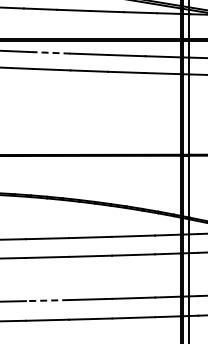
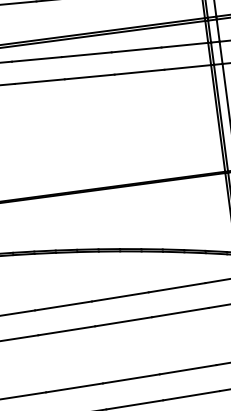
line: (51, 52) -> (36, 58), dashed -> solid
line: (47, 300) -> (74, 387), dashed -> solid

